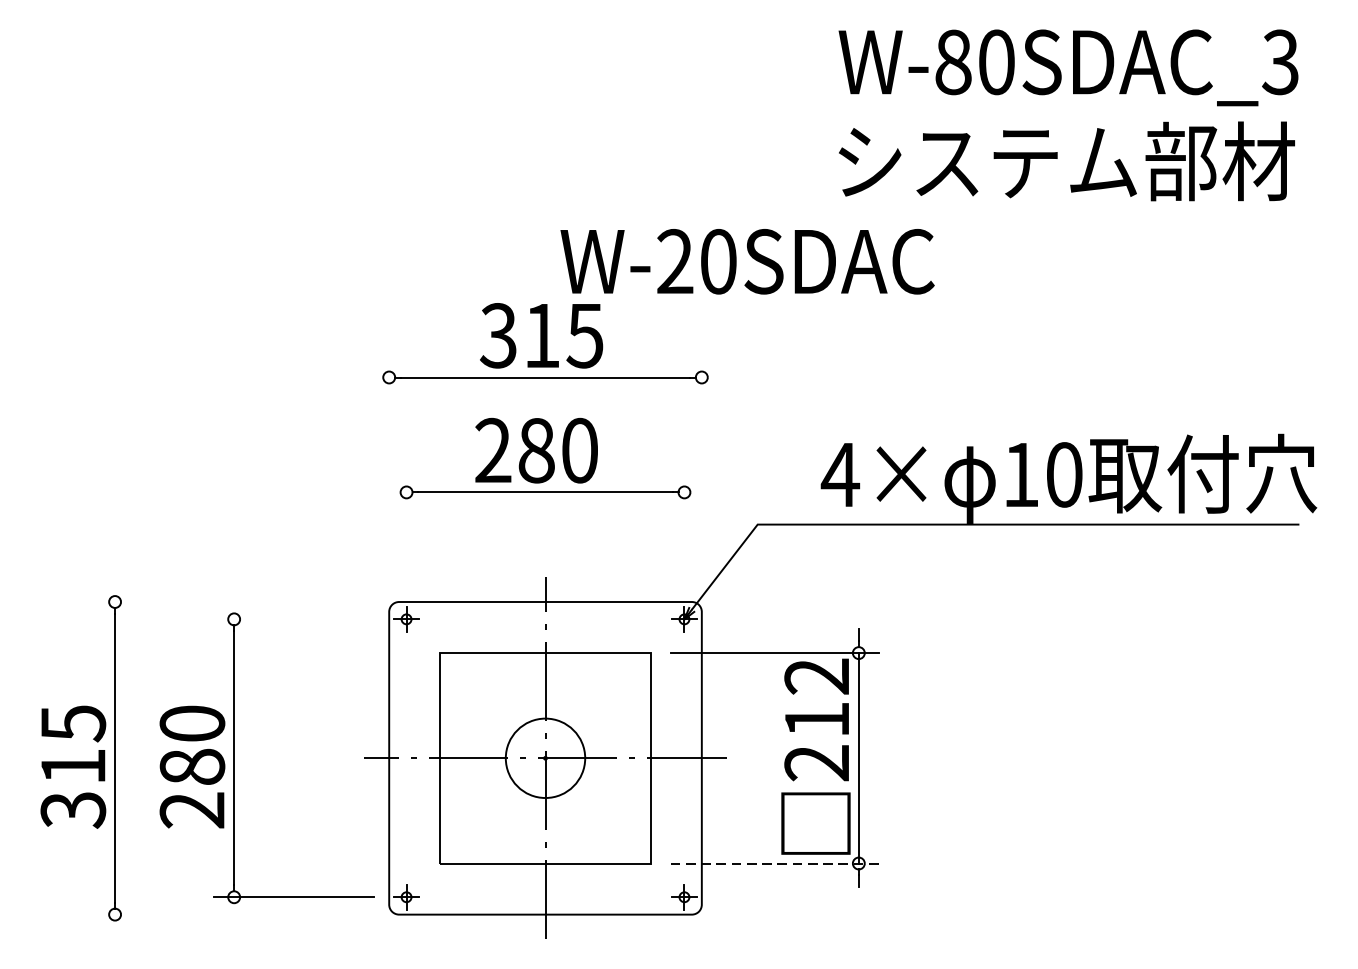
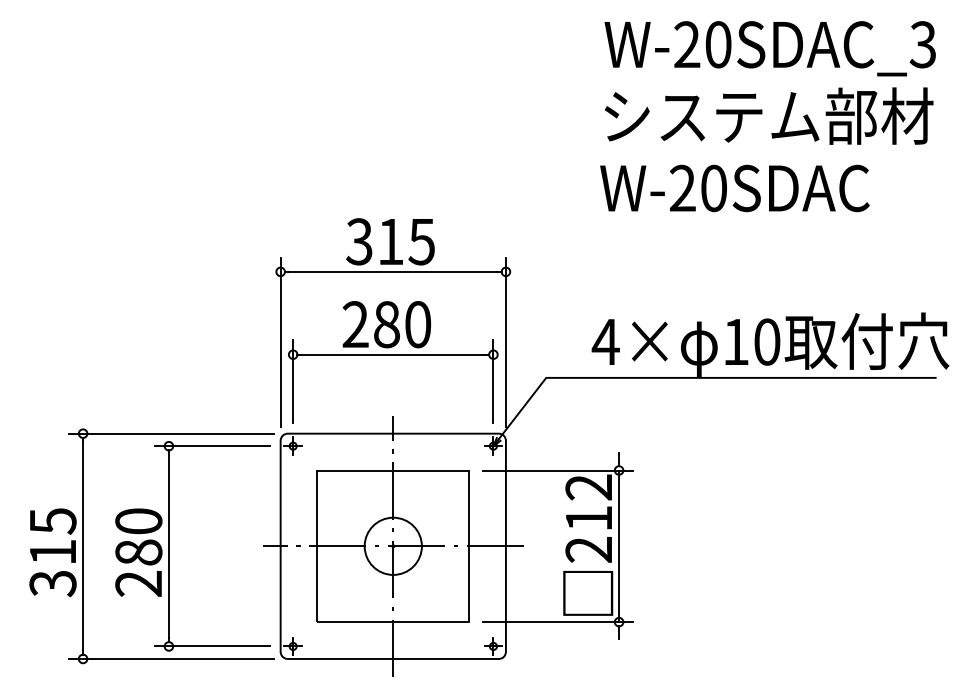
text: (953, 61) -> (687, 44), W-80SDAC_3 -> W-20SDAC_3
text: (746, 261) -> (734, 188), moved
line: (388, 474) -> (280, 341), added
line: (701, 474) -> (505, 341), added
line: (407, 529) -> (293, 381), added
line: (684, 529) -> (493, 381), added
line: (236, 601) -> (170, 433), added
line: (293, 619) -> (211, 446), added
line: (774, 864) -> (558, 622), dashed -> solid
line: (236, 913) -> (170, 658), added

